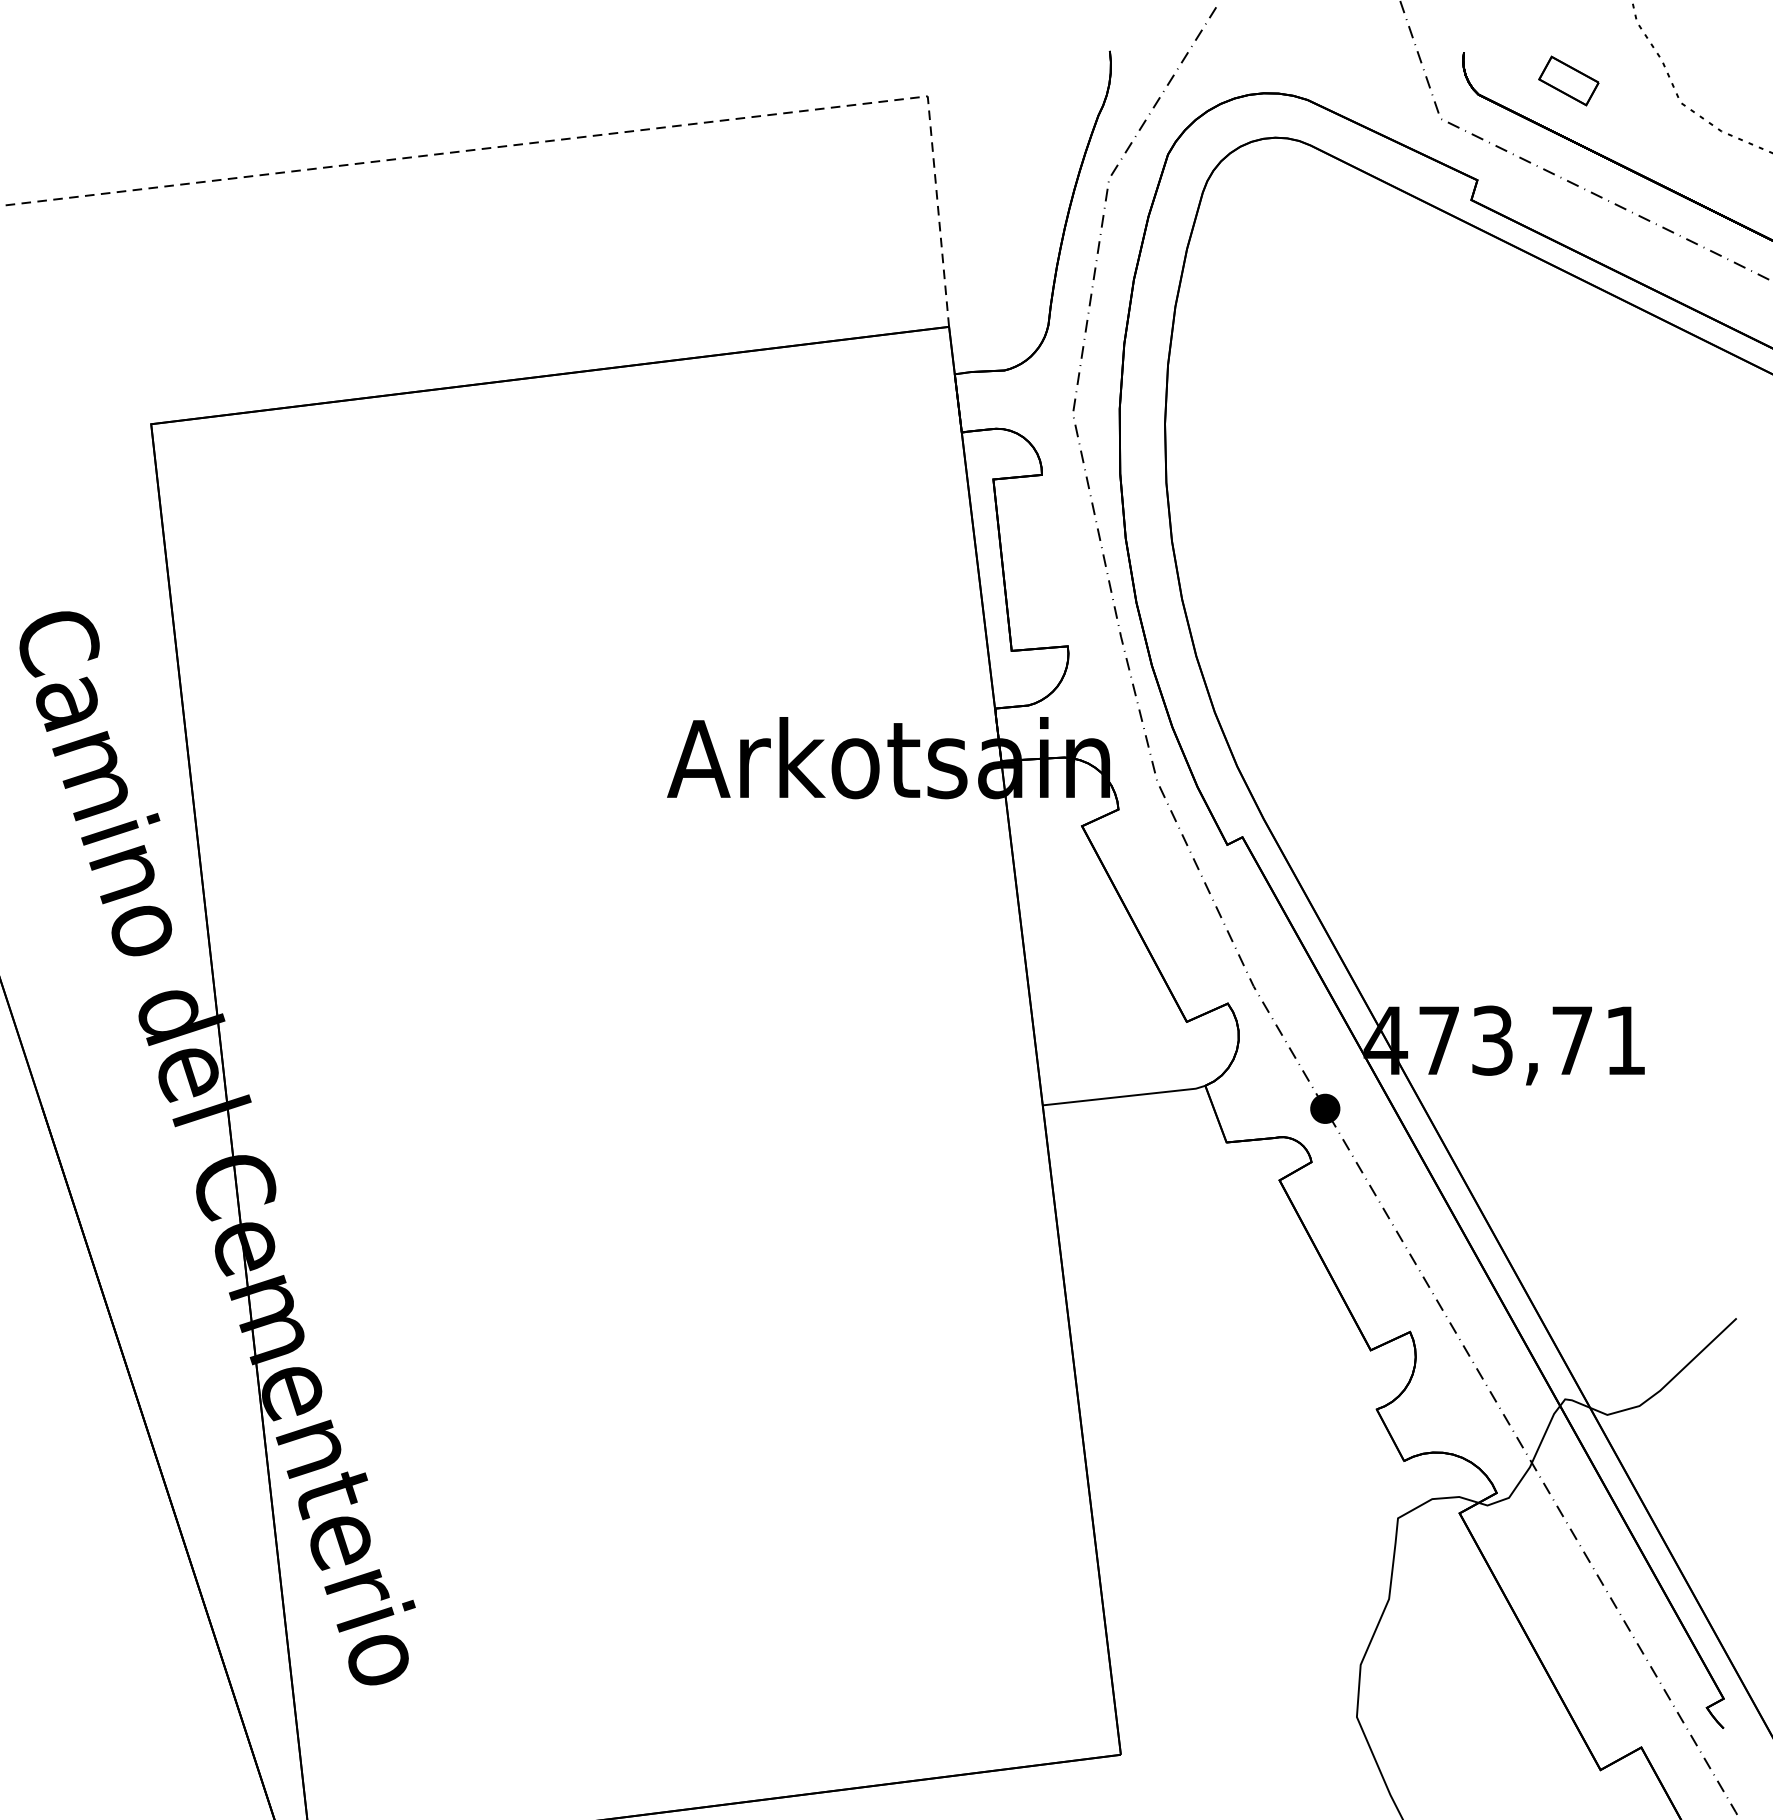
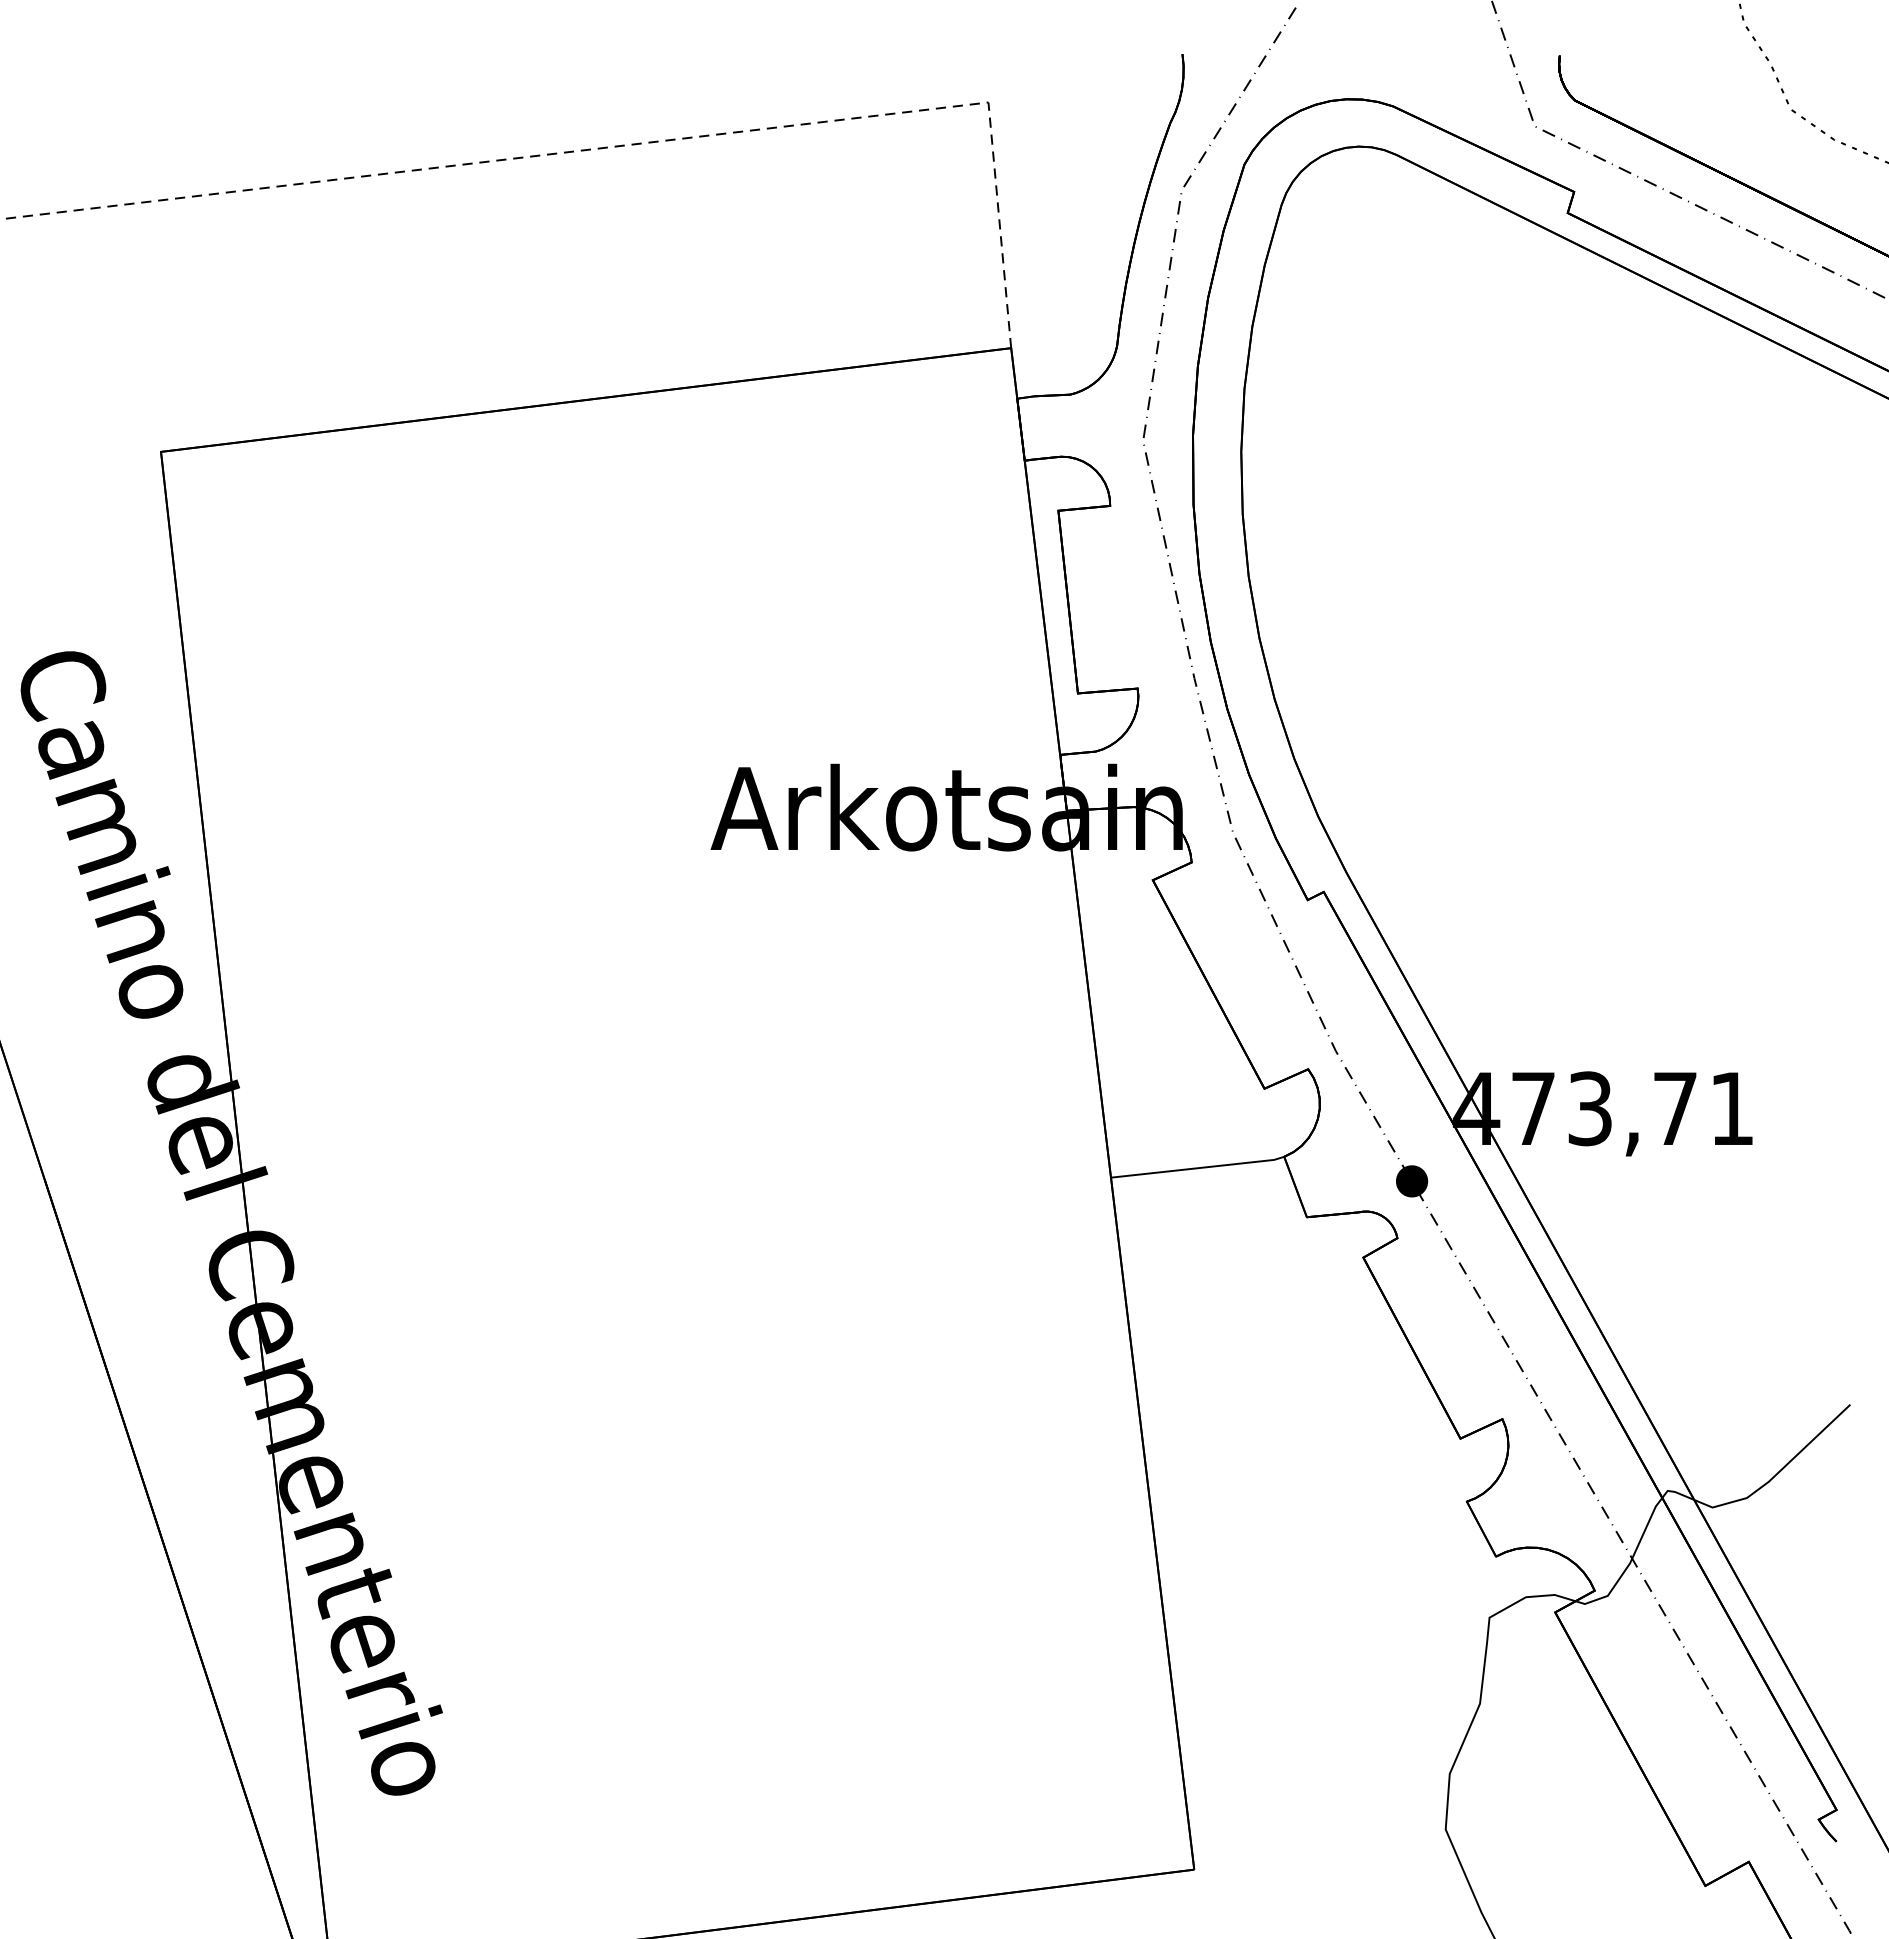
part: (1568, 81) -> (1671, 86), removed

